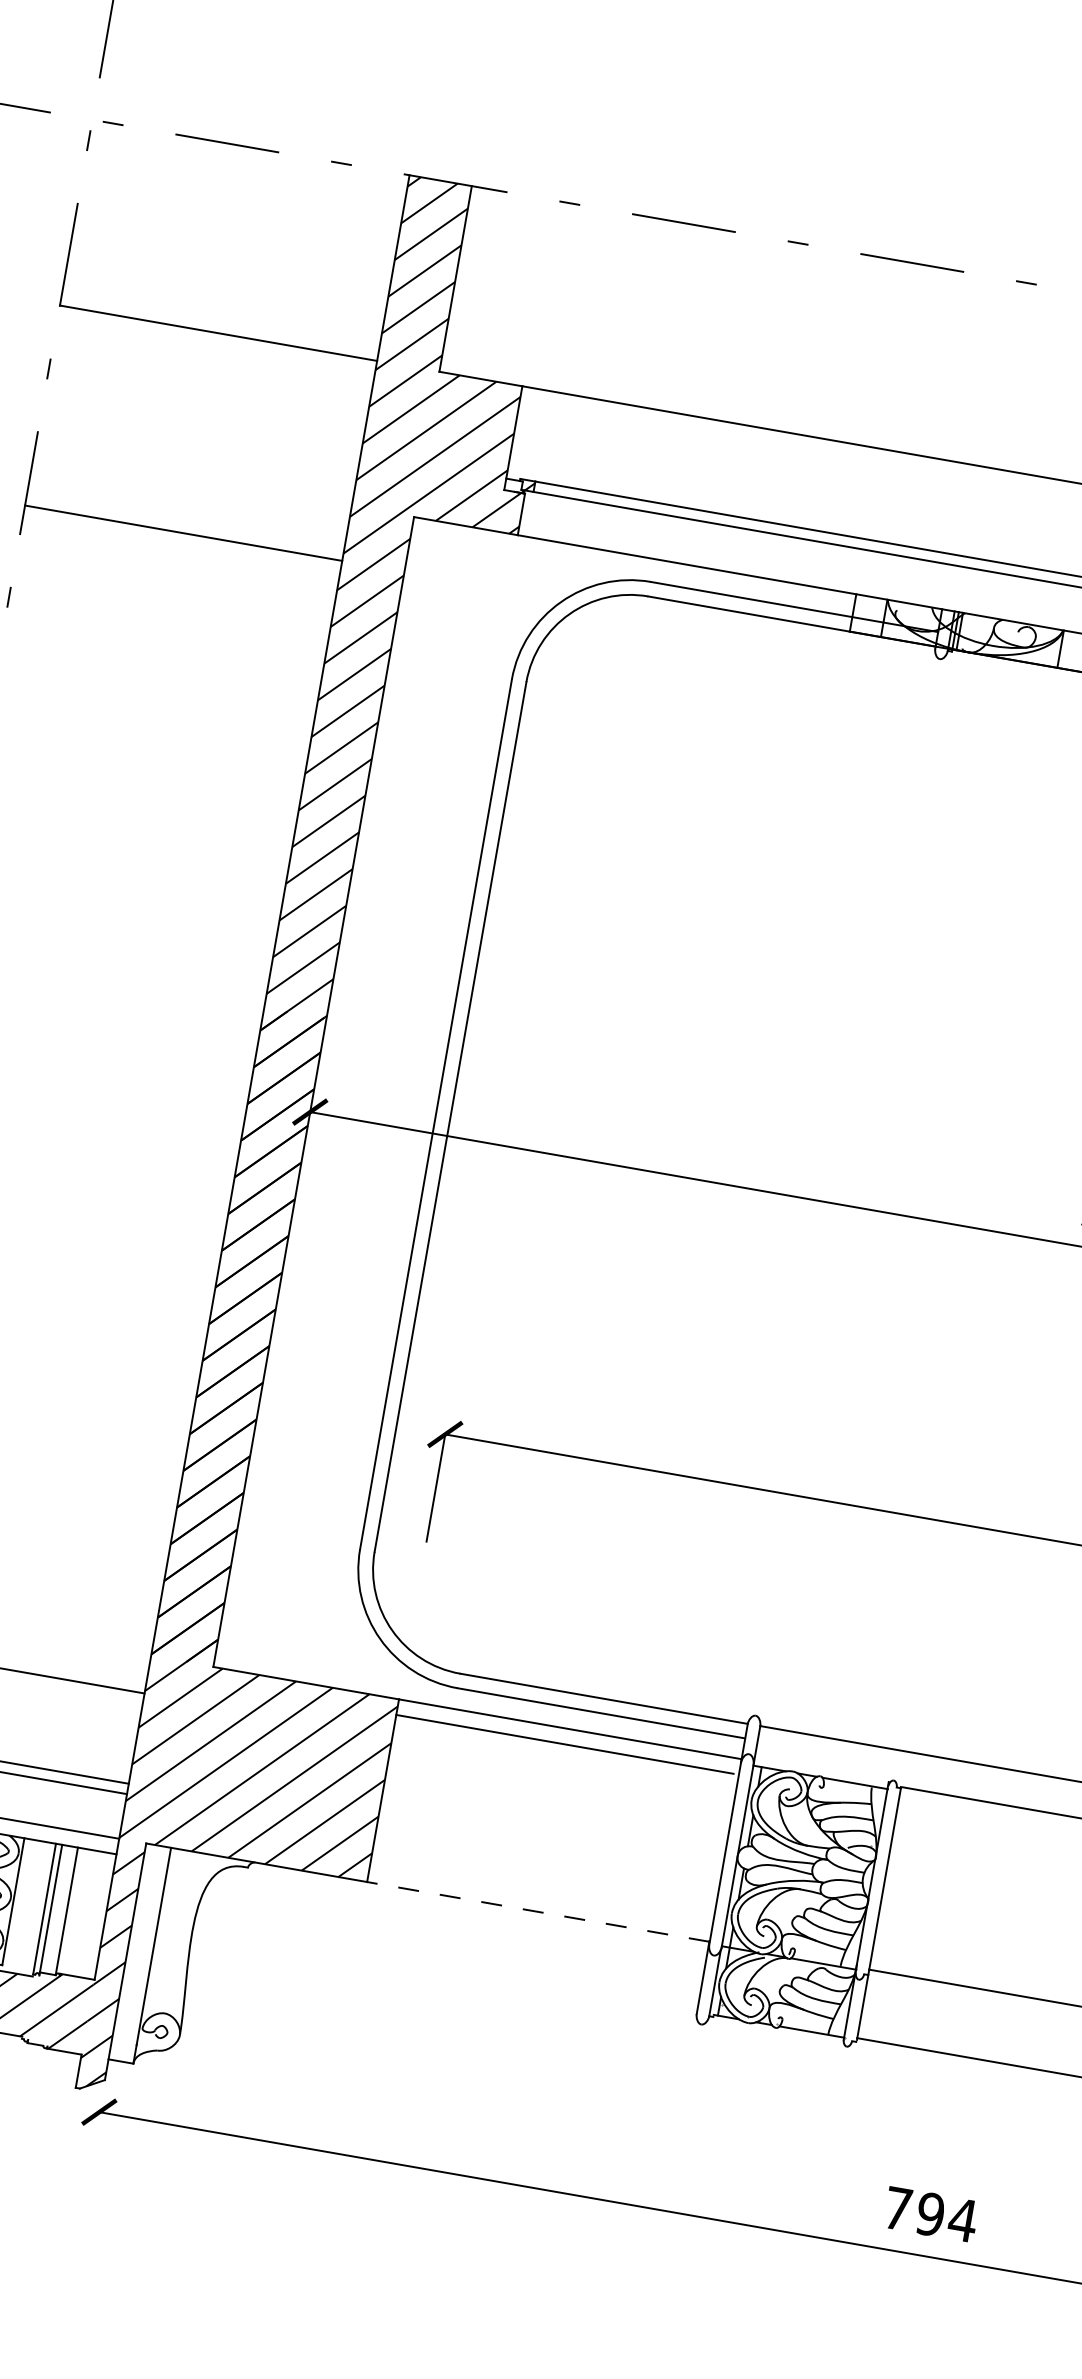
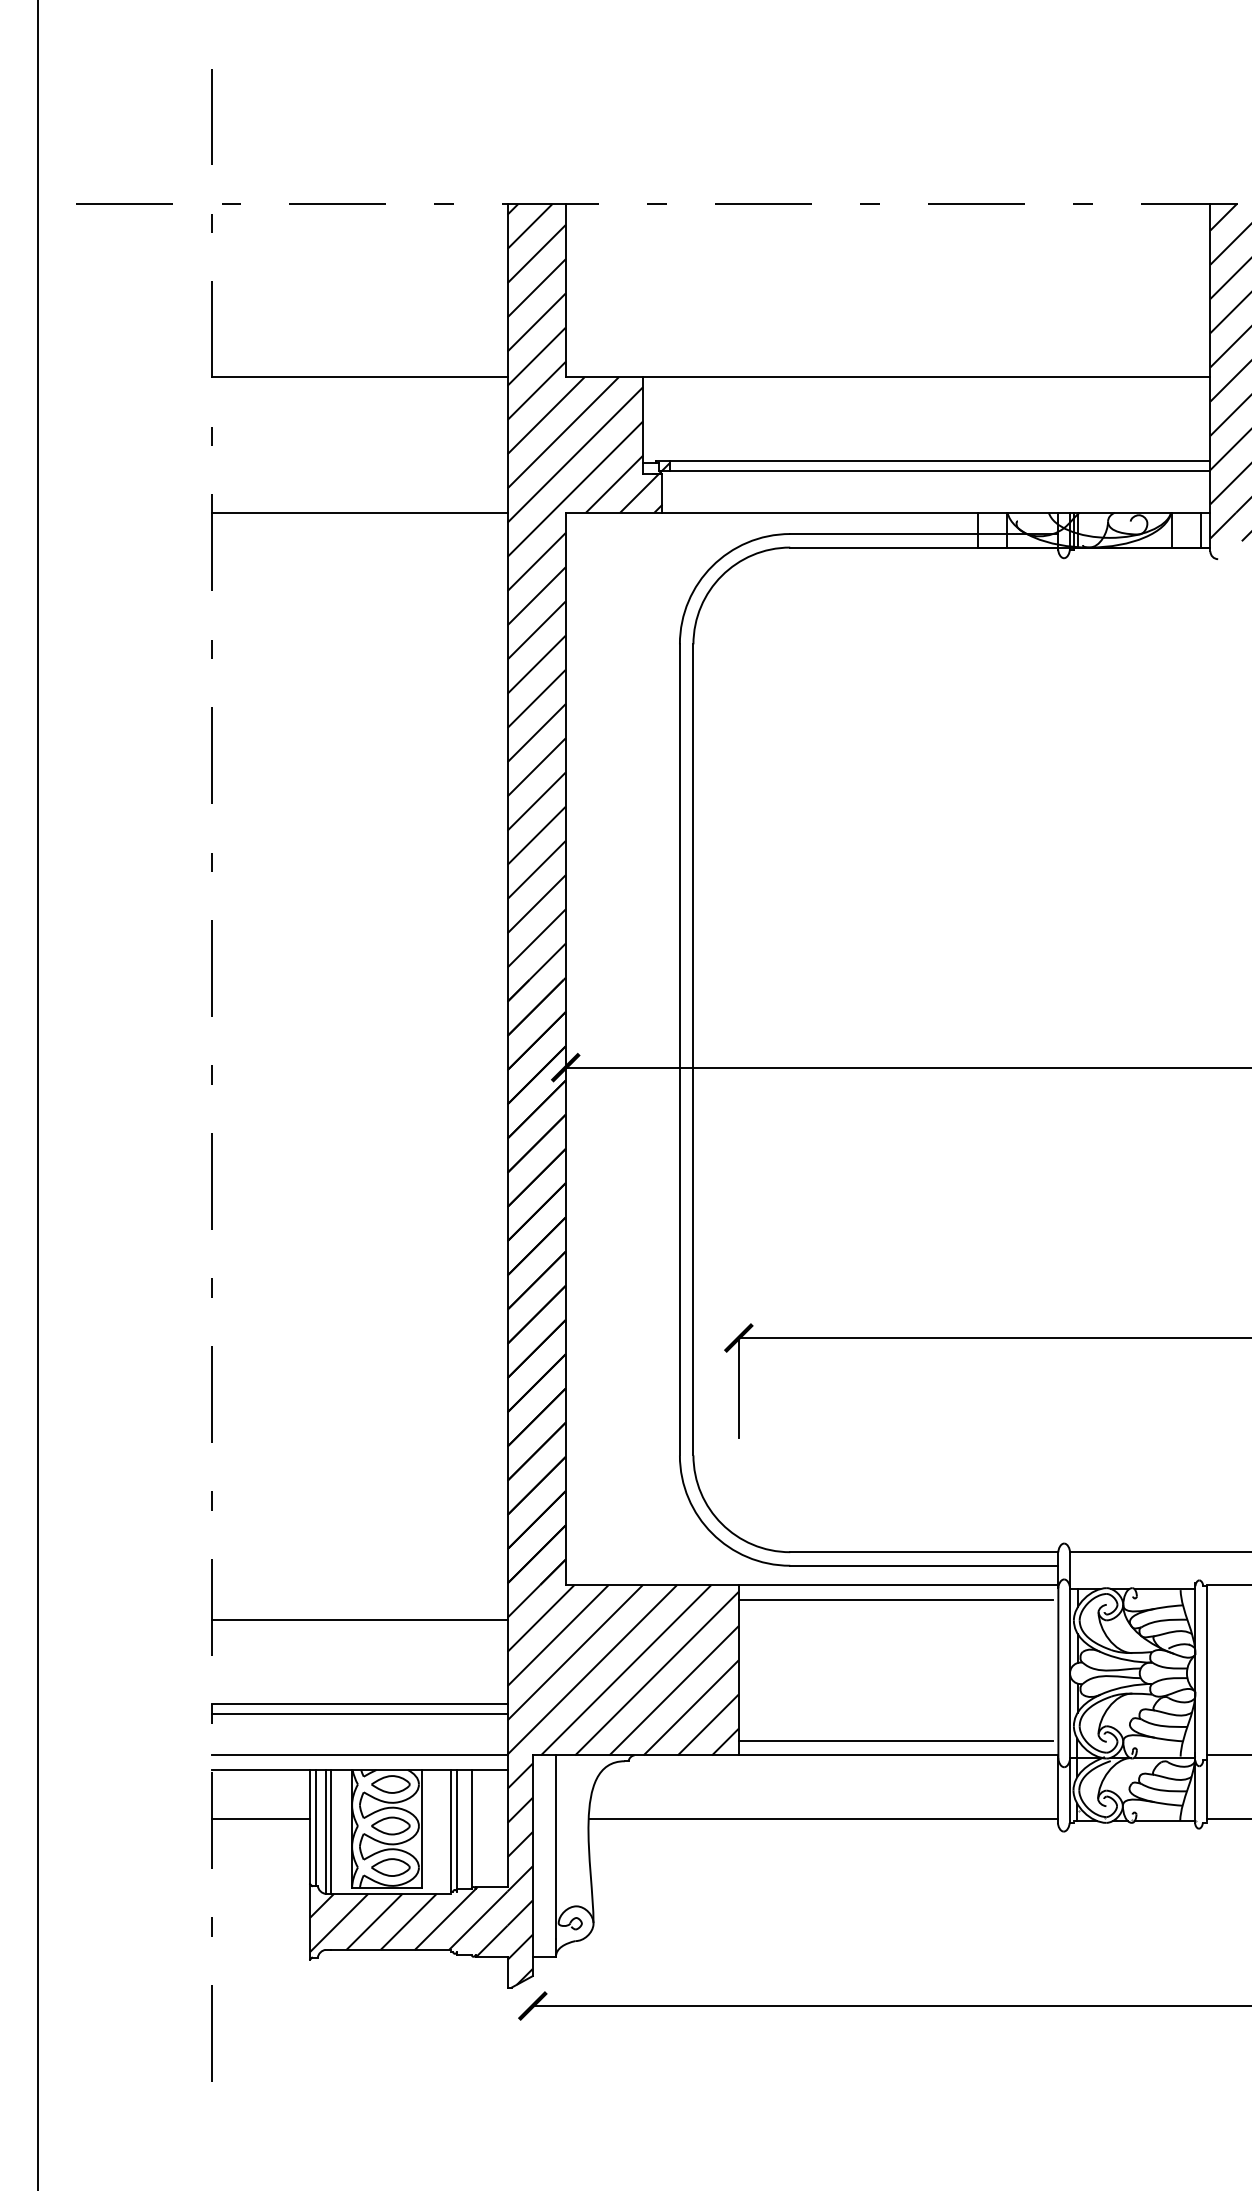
line: (183, 532) -> (359, 512), moved
line: (537, 1895) -> (895, 1740), added
line: (538, 1911) -> (898, 1755), dashed -> solid
line: (445, 1966) -> (823, 1819), added

